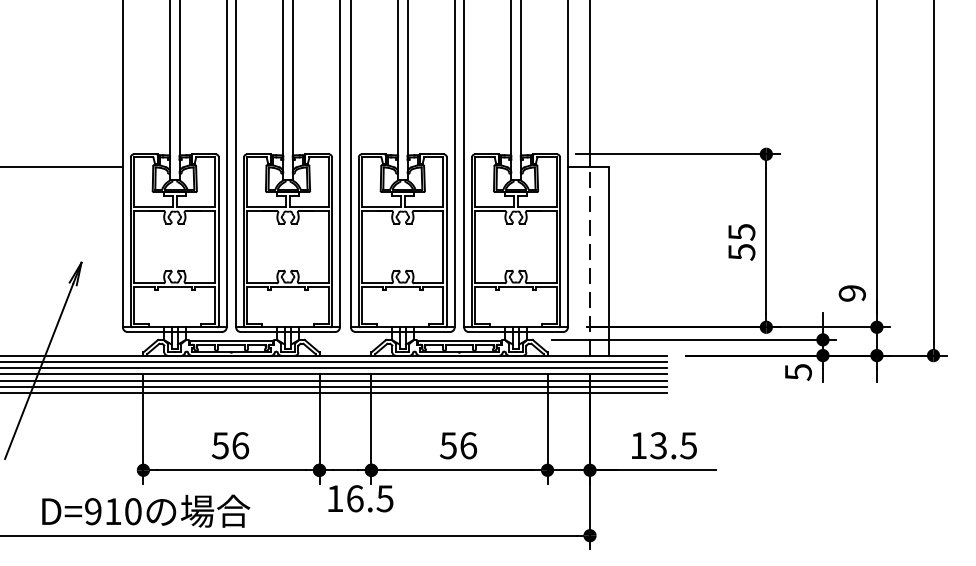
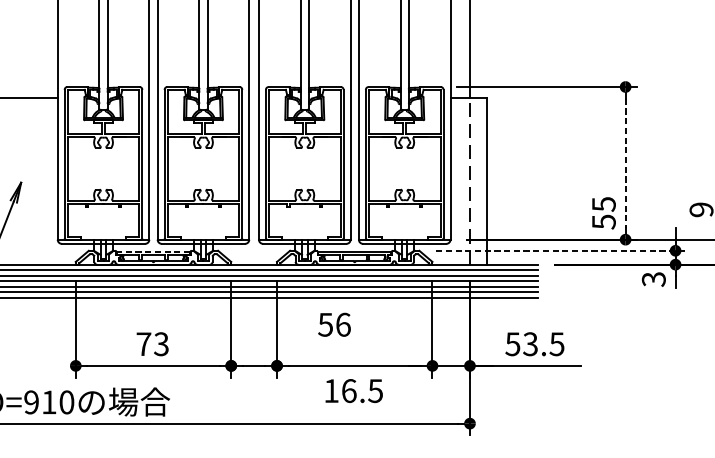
line: (766, 241) -> (625, 163), solid -> dashed
text: (741, 242) -> (603, 213), moved
line: (694, 339) -> (562, 250), solid -> dashed
line: (231, 340) -> (153, 251), solid -> dashed
text: (797, 372) -> (653, 279), 5 -> 3
text: (230, 445) -> (152, 344), 56 -> 73
text: (458, 445) -> (334, 324), moved
text: (638, 445) -> (512, 344), 13.5 -> 53.5
text: (360, 498) -> (353, 390), moved

